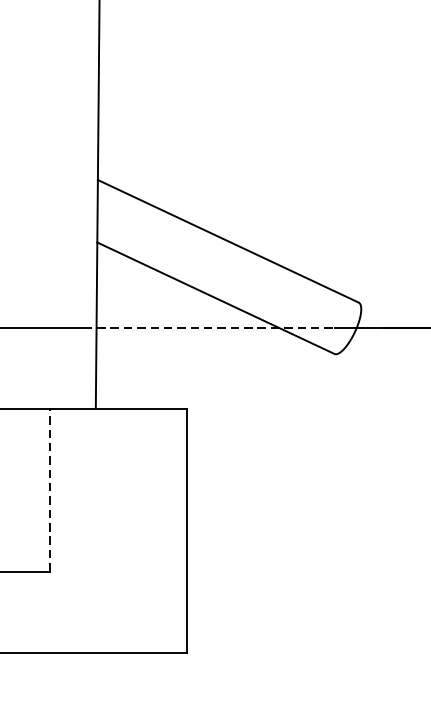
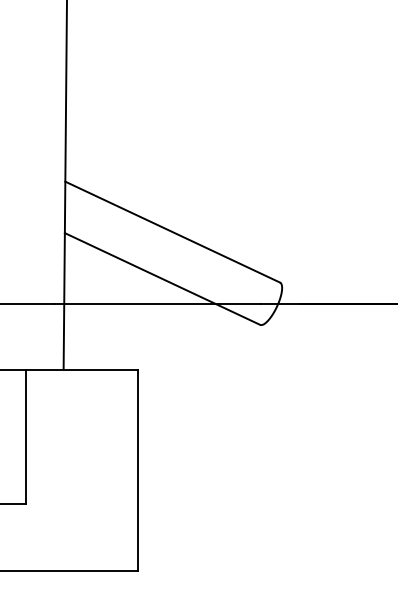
line: (209, 328) -> (157, 303), dashed -> solid
line: (49, 490) -> (25, 437), dashed -> solid

